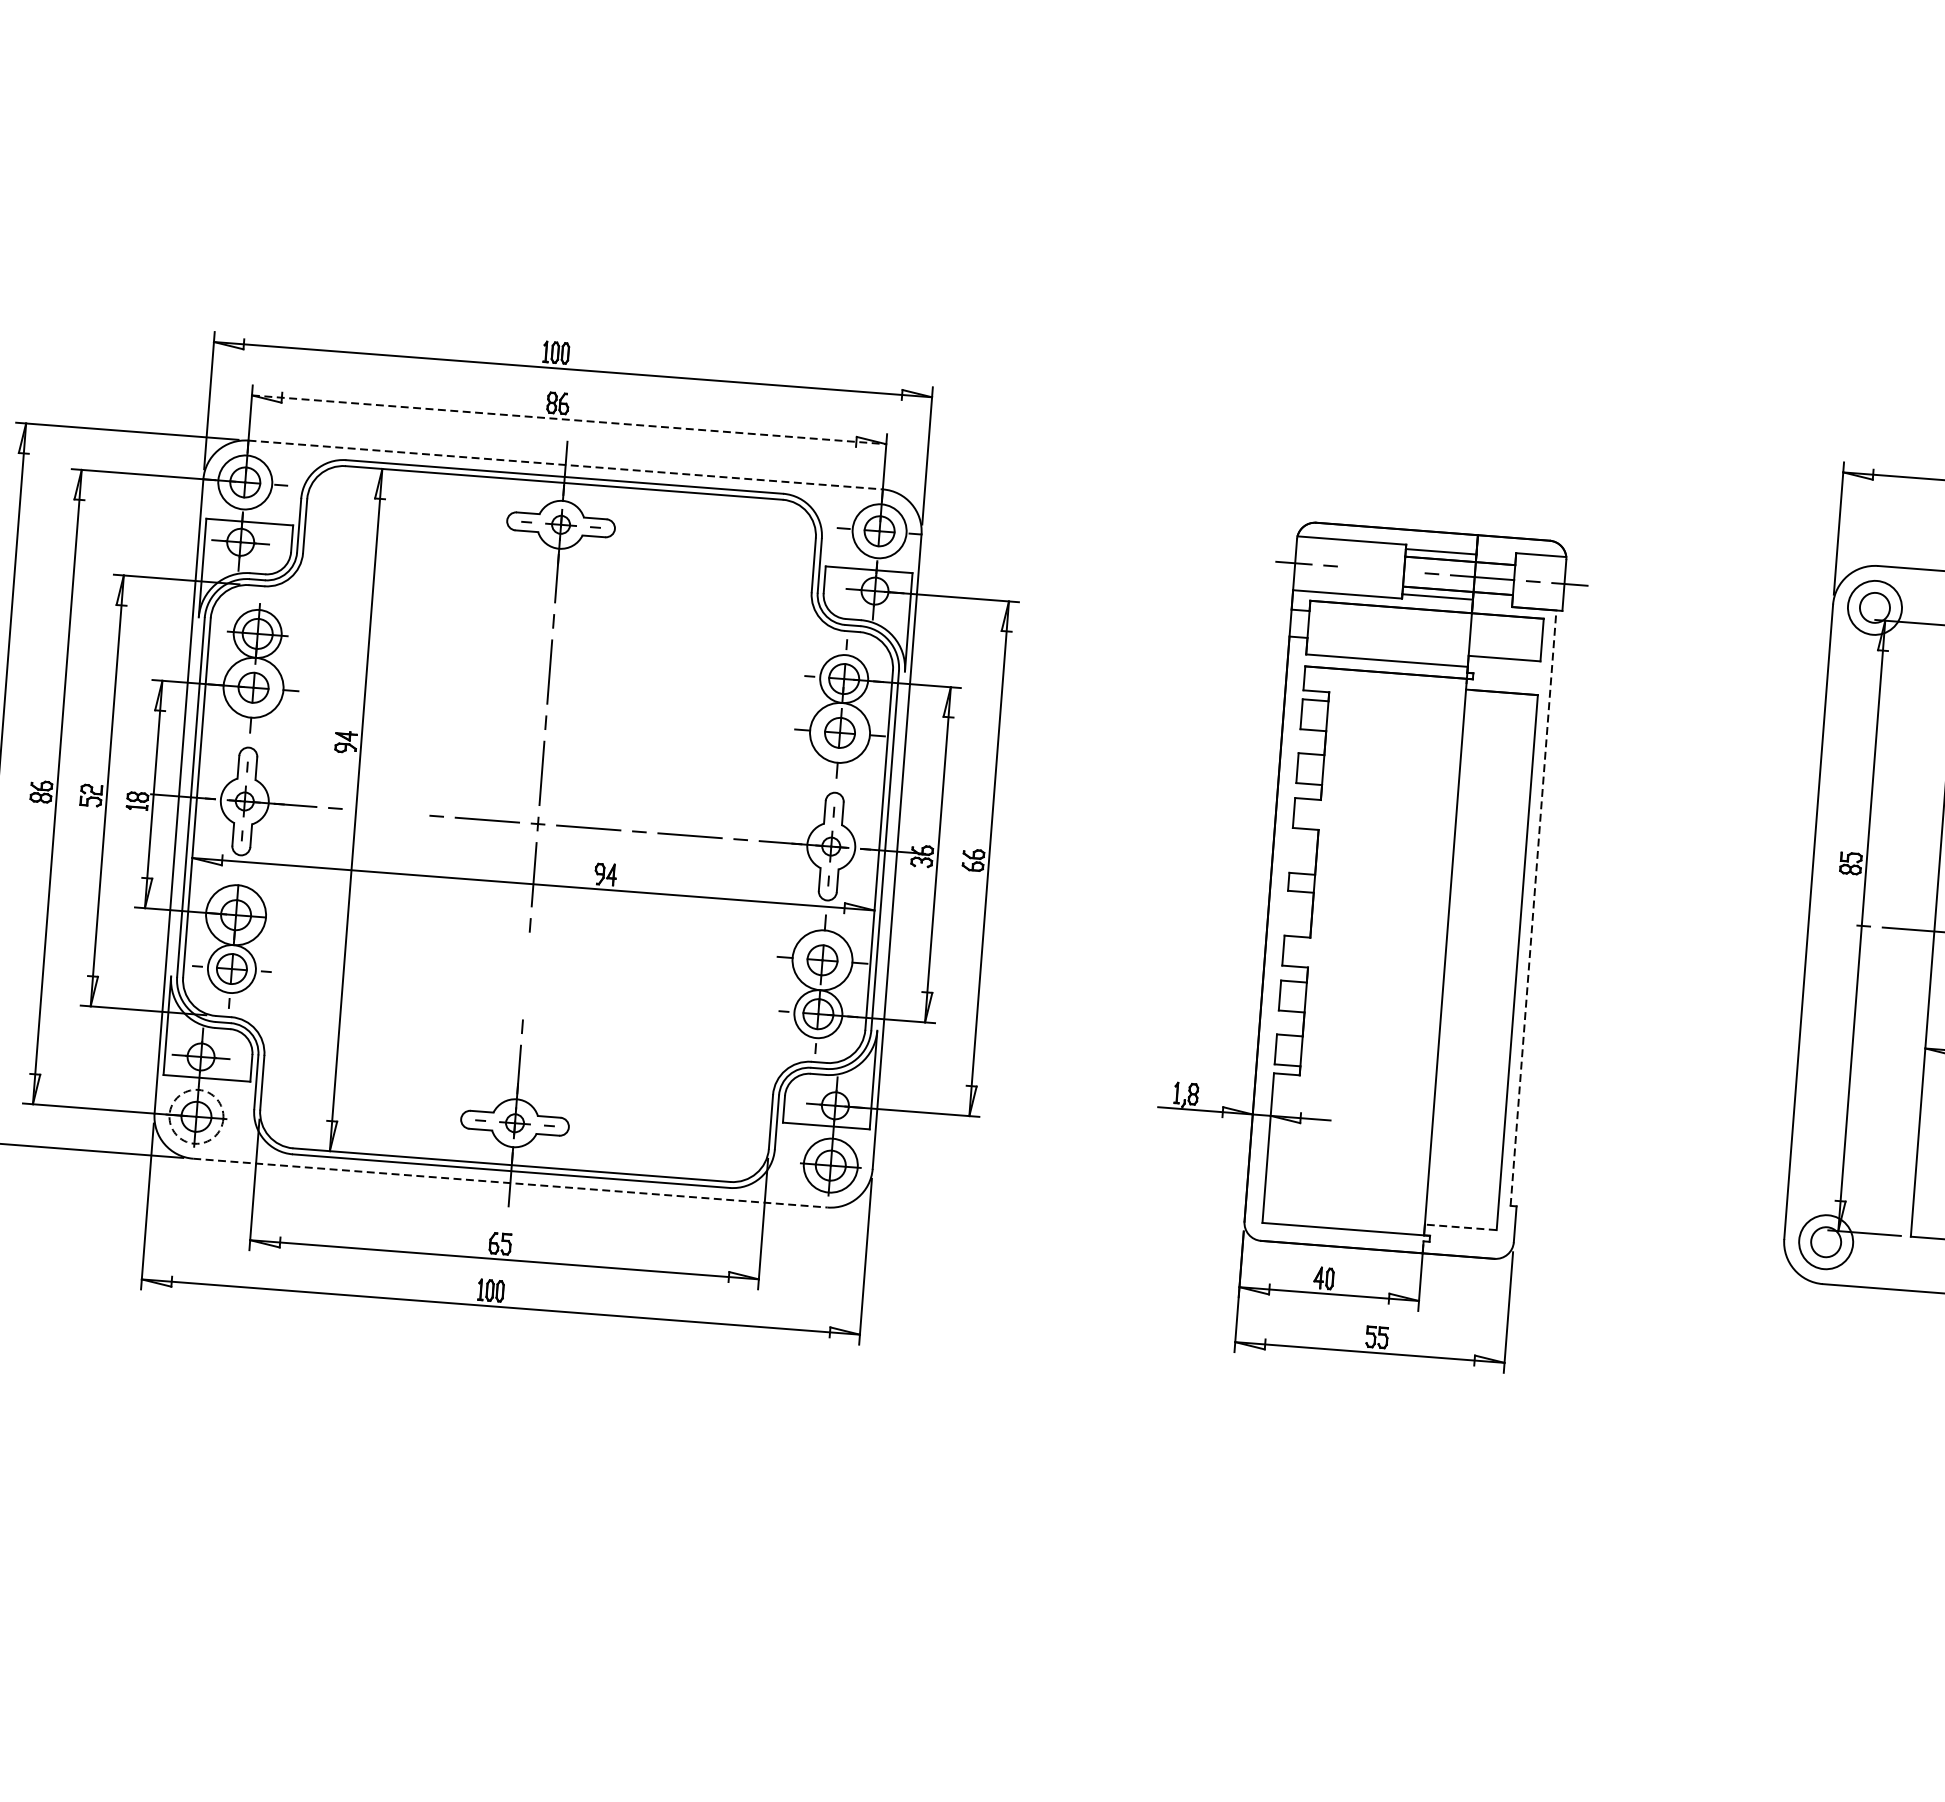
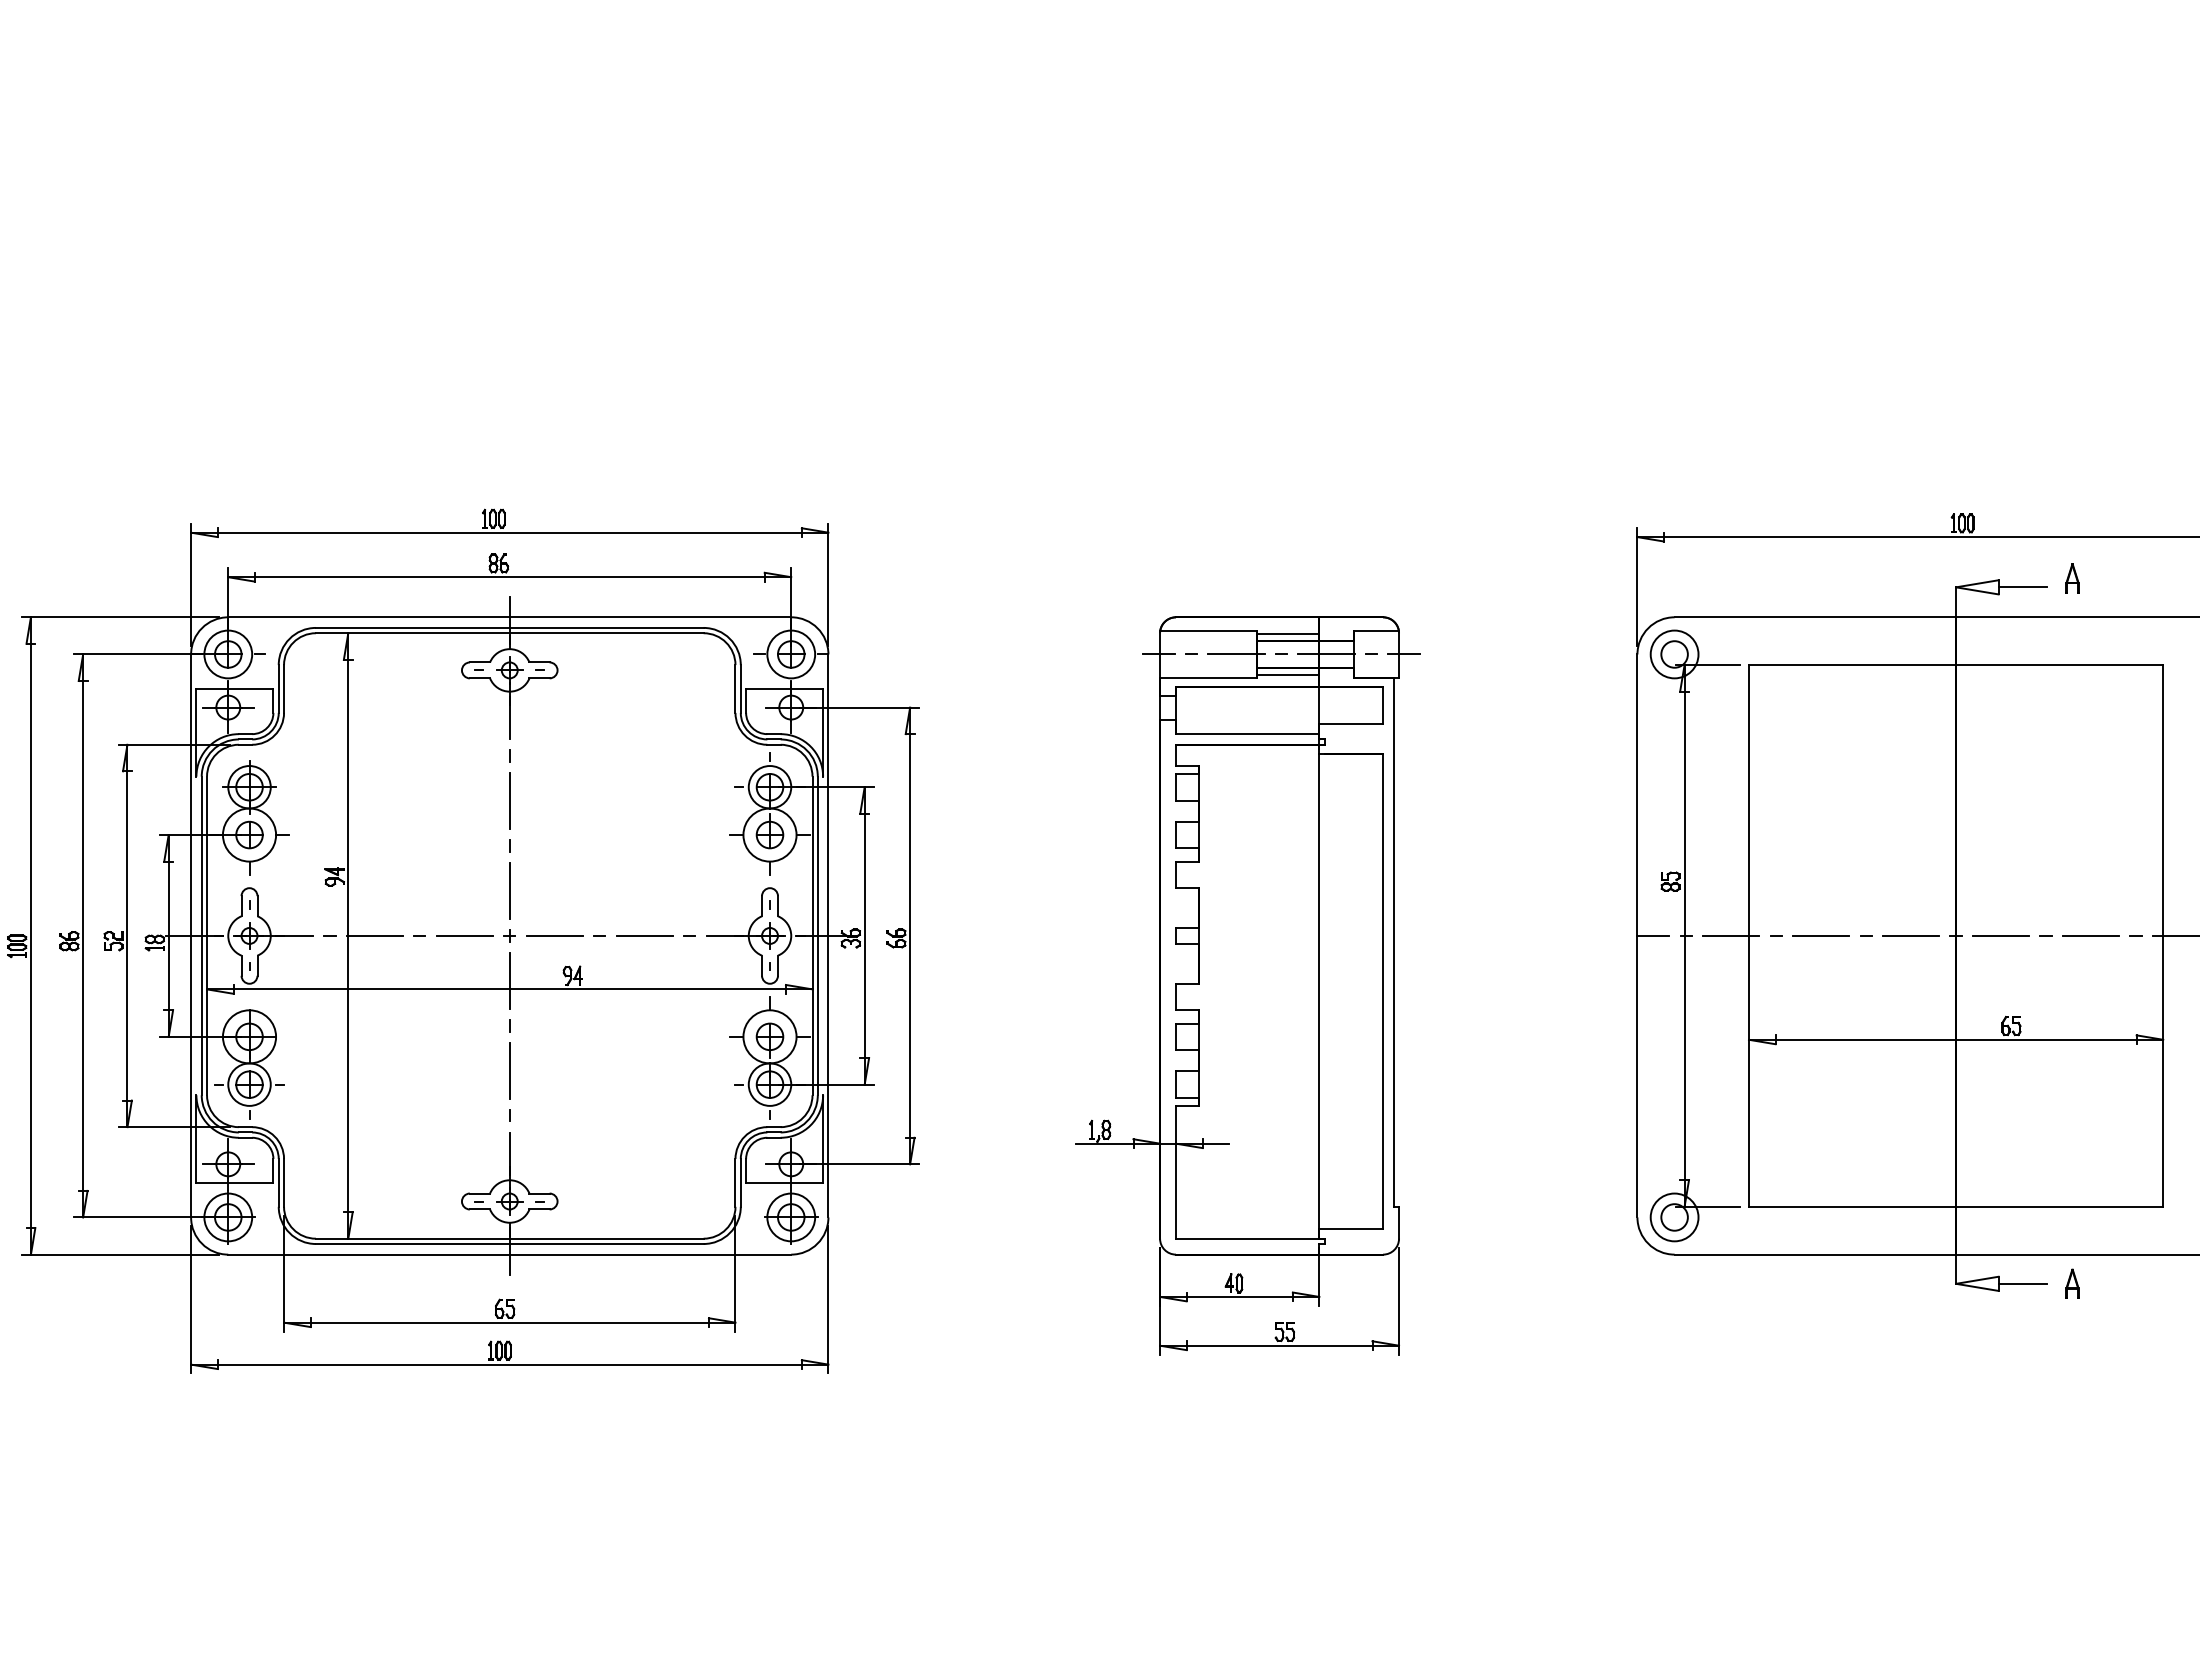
line: (569, 420) -> (510, 577), dashed -> solid
line: (566, 465) -> (510, 617), dashed -> solid
line: (1381, 569) -> (1236, 654), added
line: (385, 811) -> (374, 935), added
line: (1533, 908) -> (1393, 942), dashed -> solid
line: (1826, 922) -> (1653, 935), added
line: (526, 975) -> (509, 1070), added
circle: (196, 1116) -> (228, 1217), dashed -> solid
line: (511, 1183) -> (510, 1254), dashed -> solid
line: (1461, 1227) -> (1351, 1229), dashed -> solid

